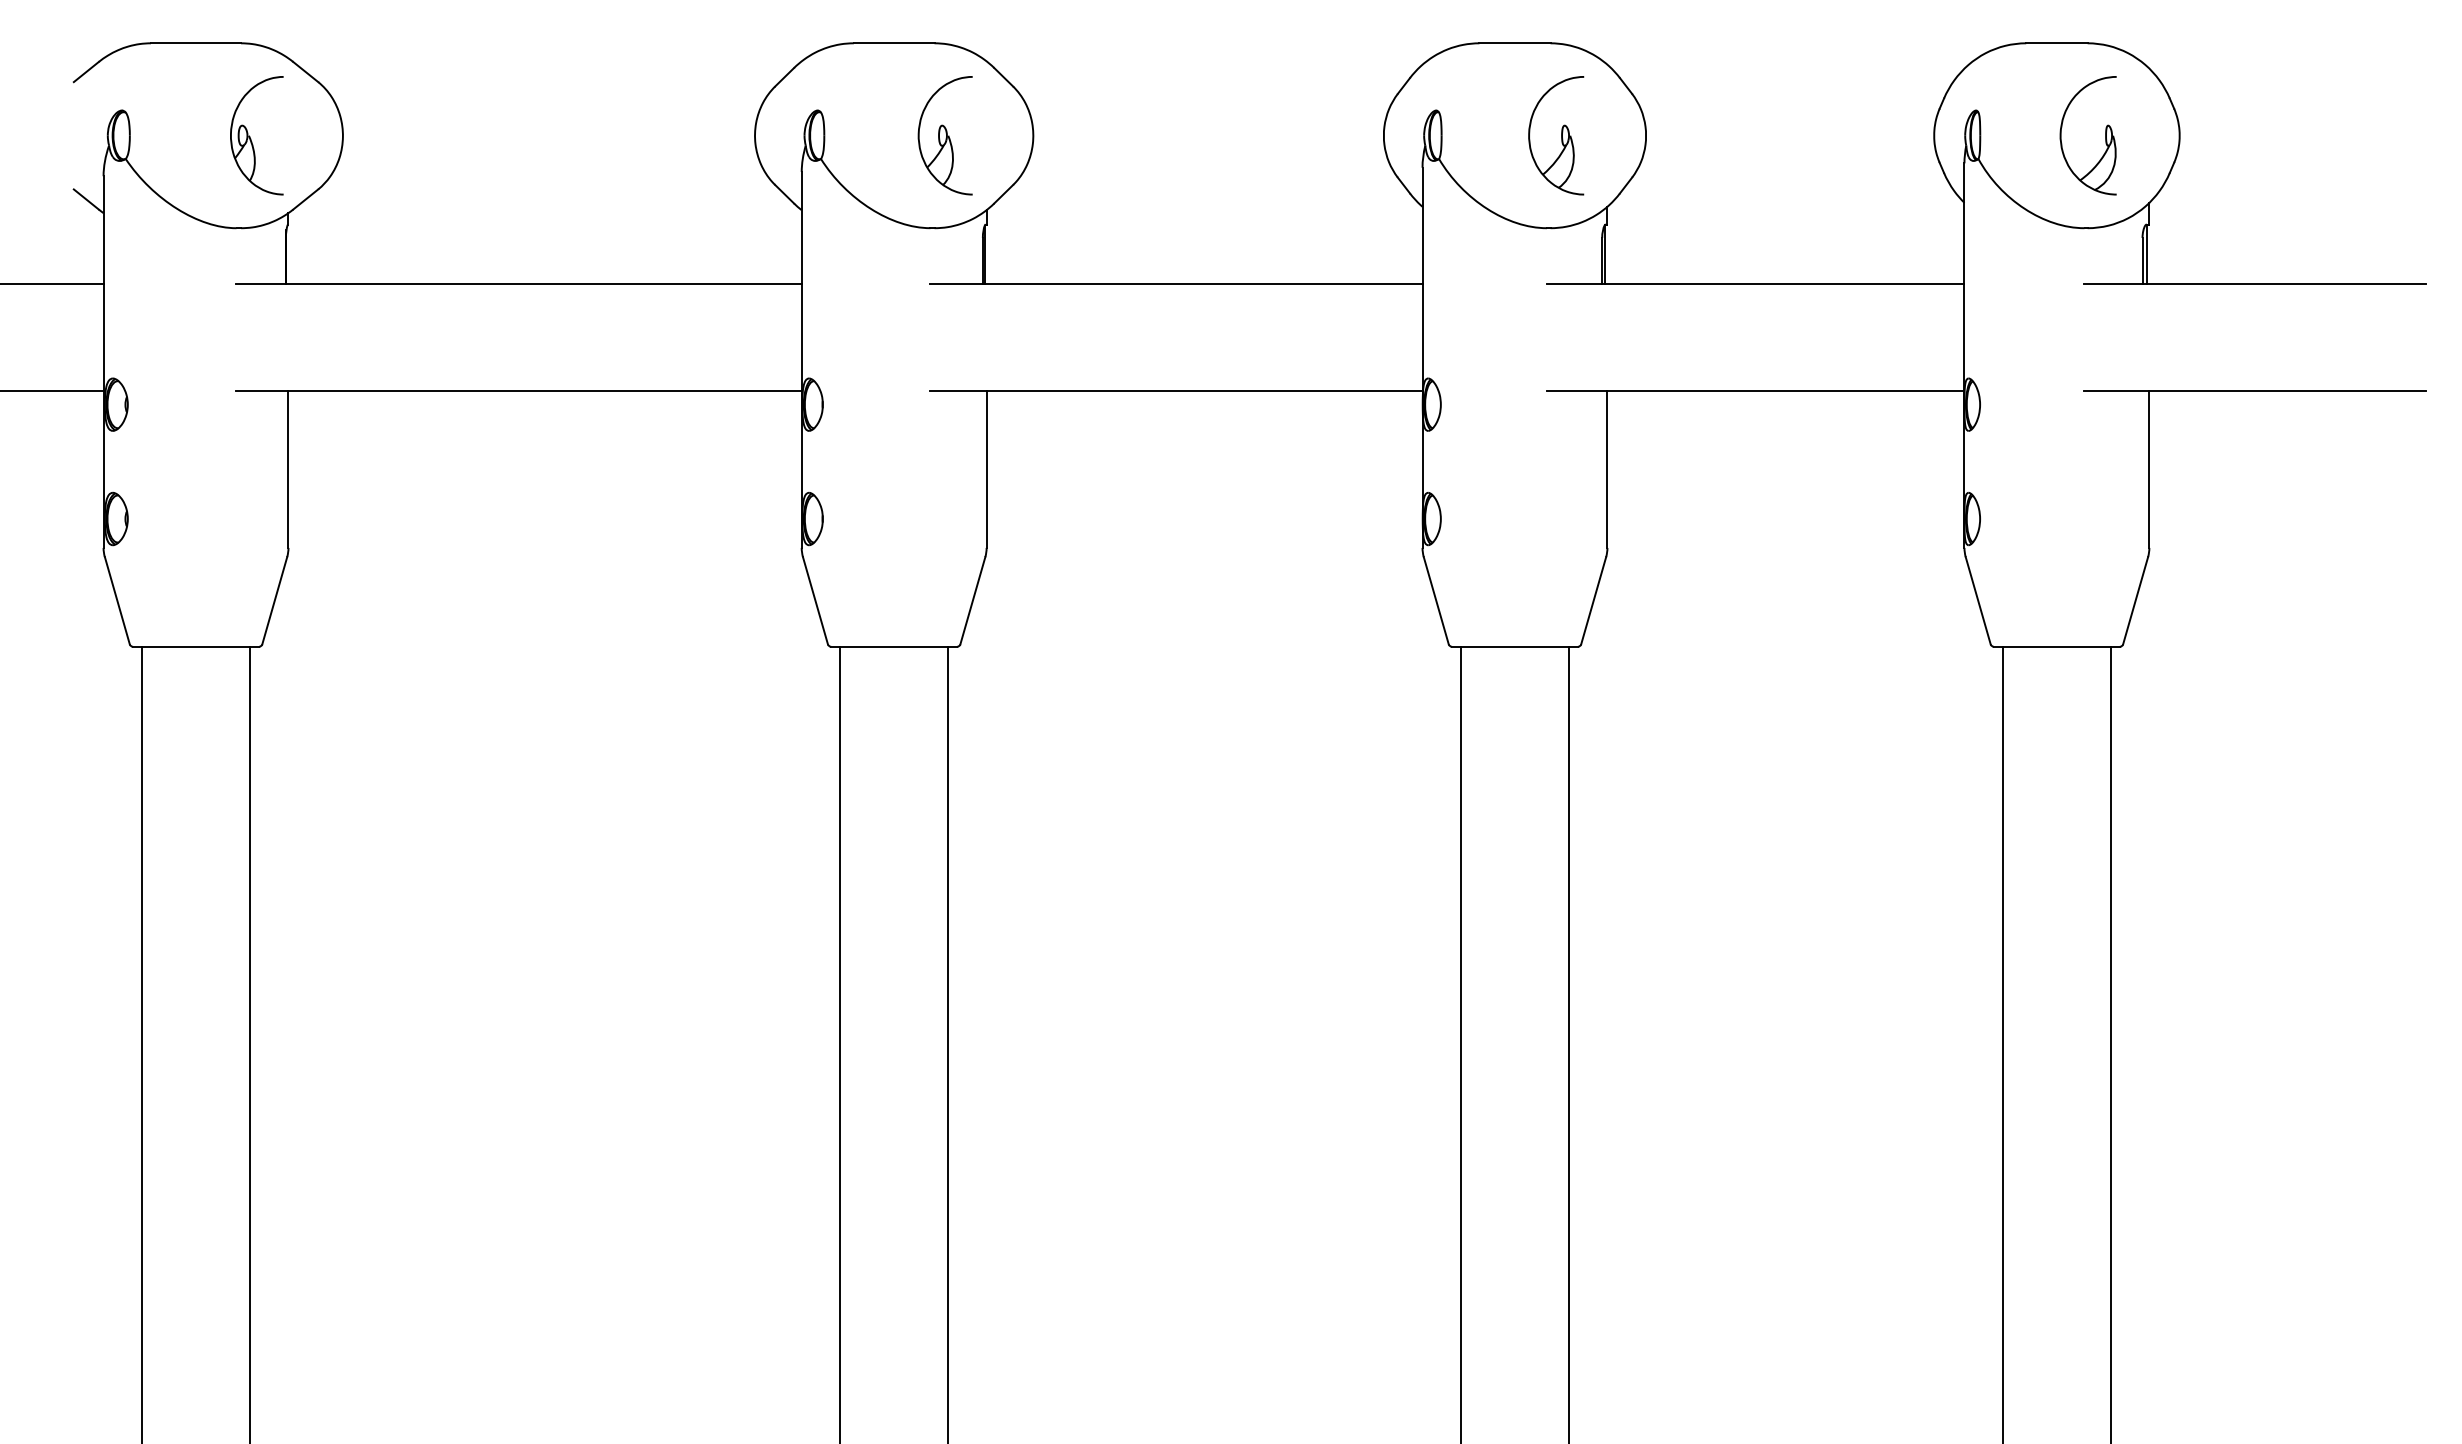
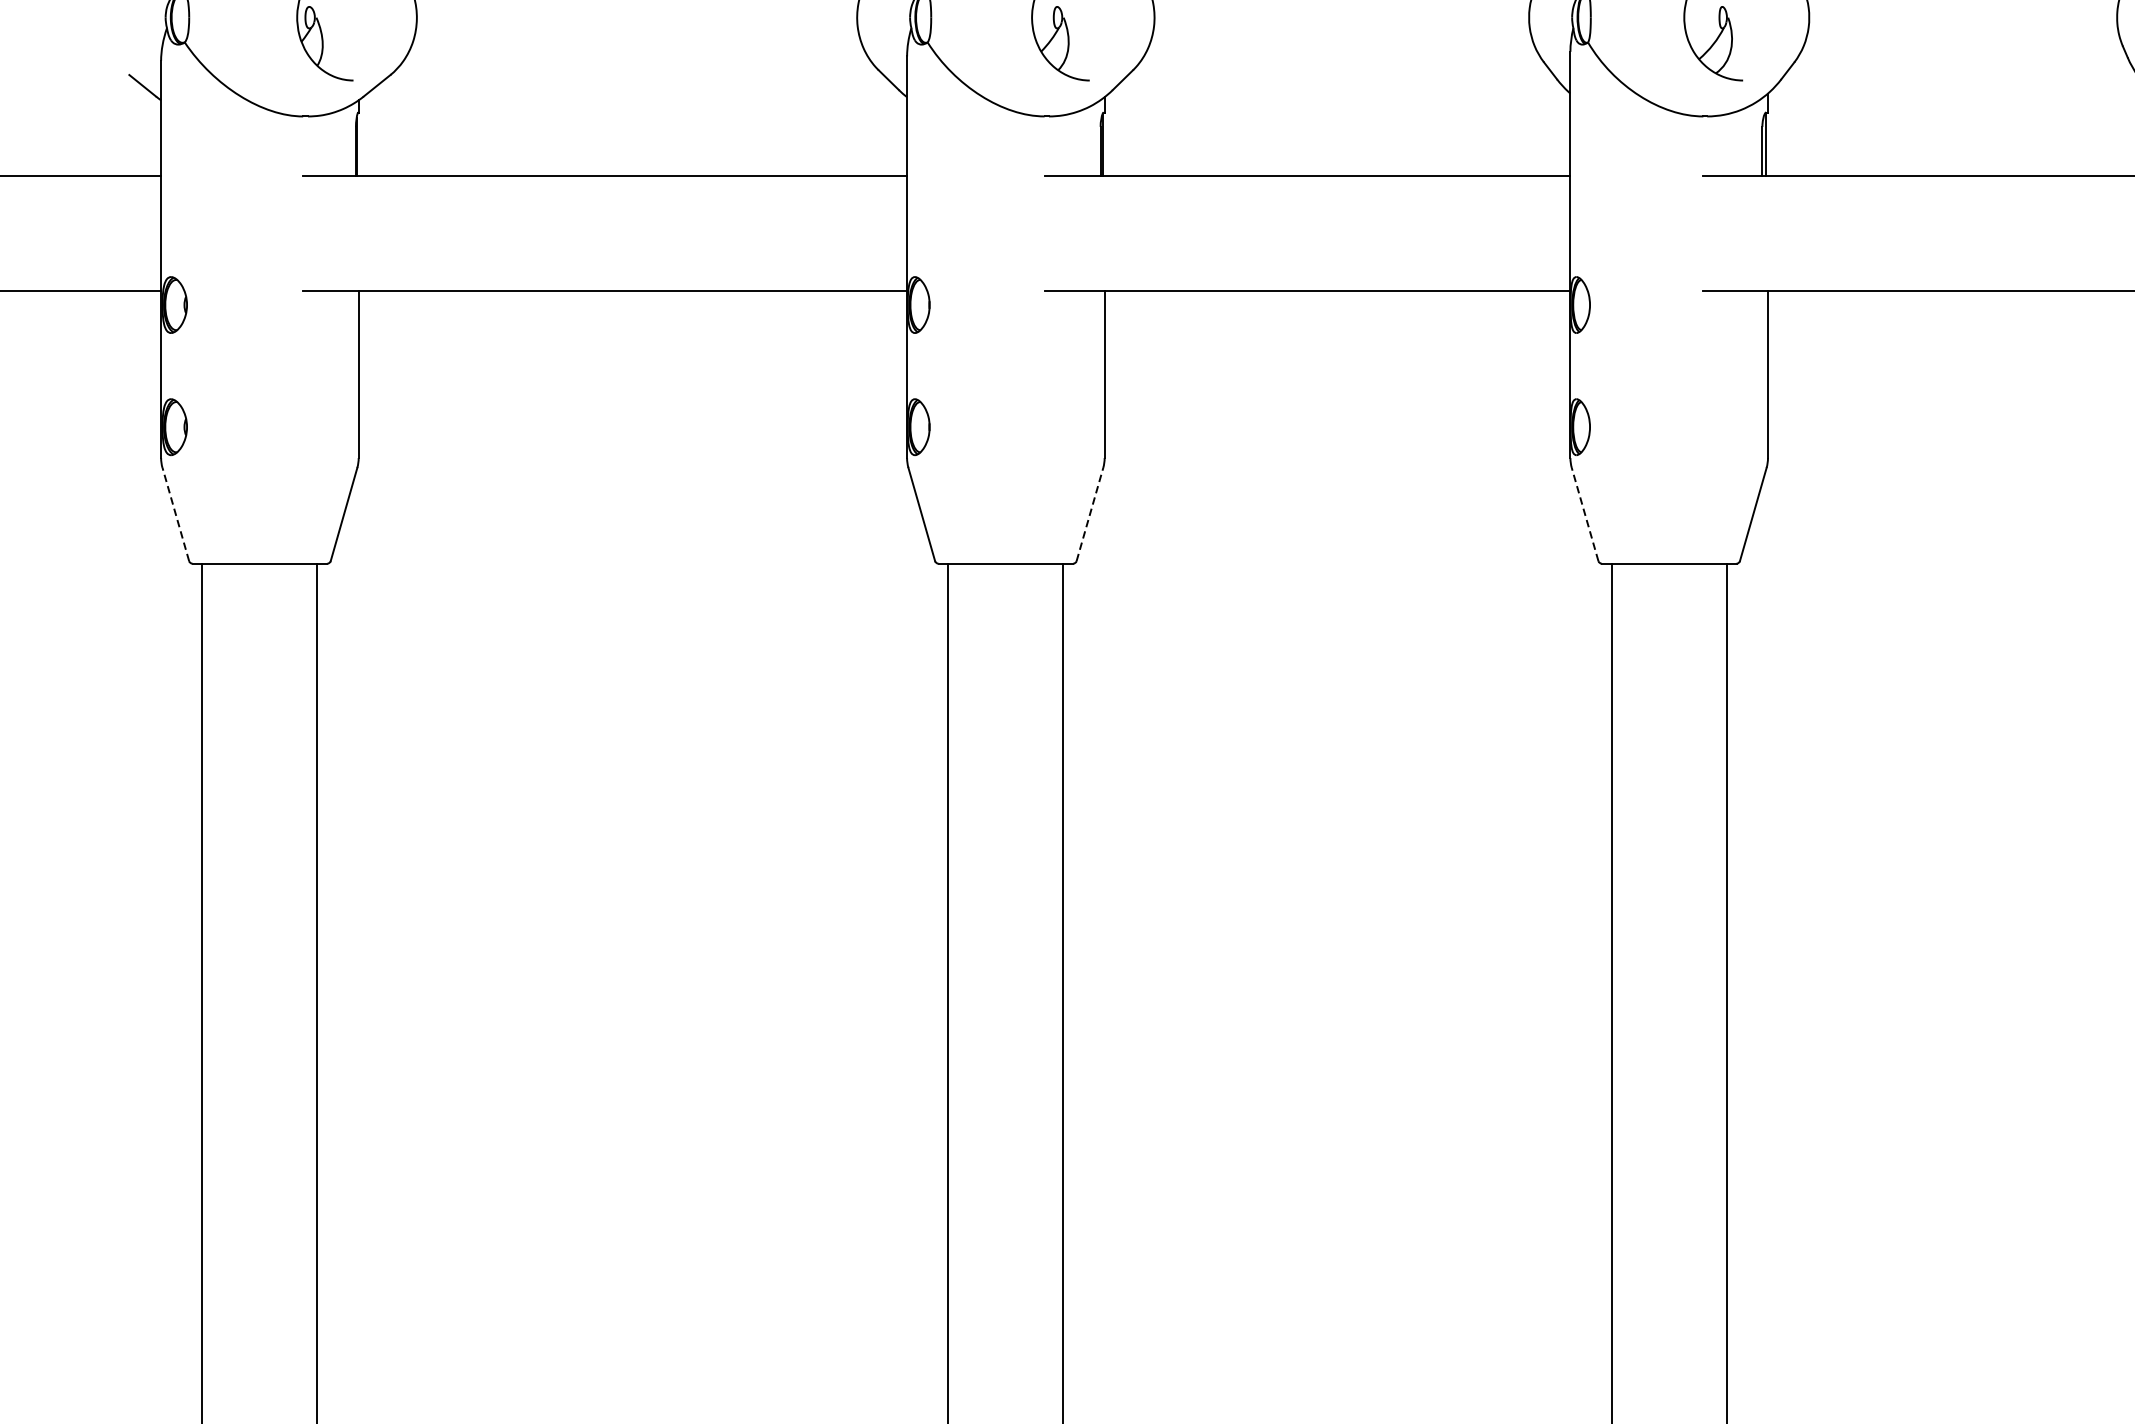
line: (117, 600) -> (175, 514), solid -> dashed
line: (973, 600) -> (1090, 514), solid -> dashed
line: (1436, 600) -> (1585, 514), solid -> dashed

